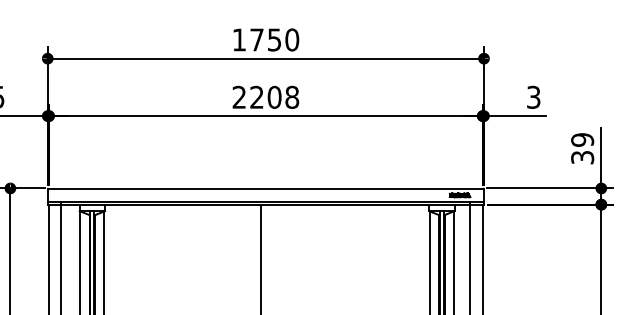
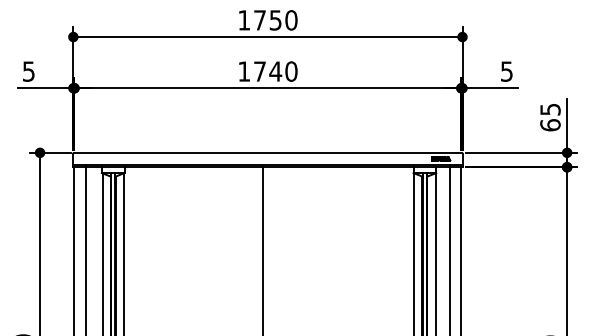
text: (265, 97) -> (267, 71), 2208 -> 1740
text: (533, 97) -> (506, 71), 3 -> 5
text: (582, 148) -> (550, 117), 39 -> 65

